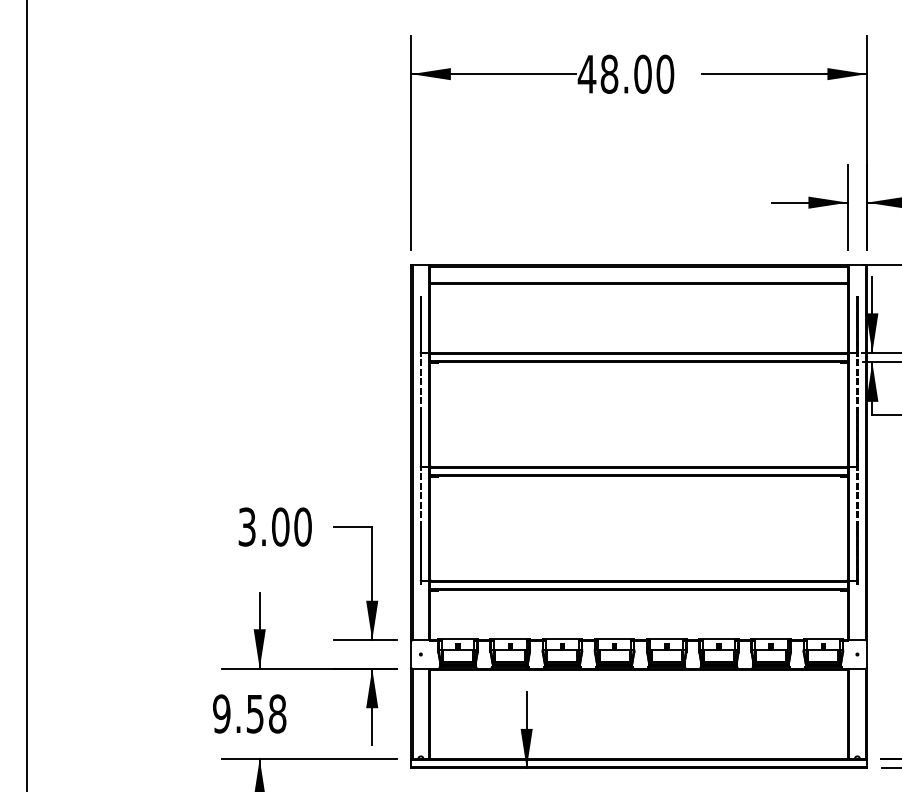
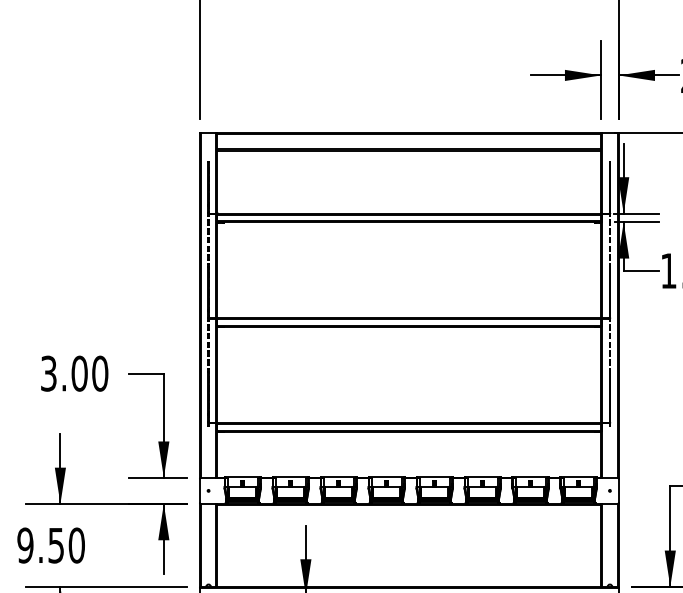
text: (277, 713) -> (76, 545), 9.58 -> 9.50

